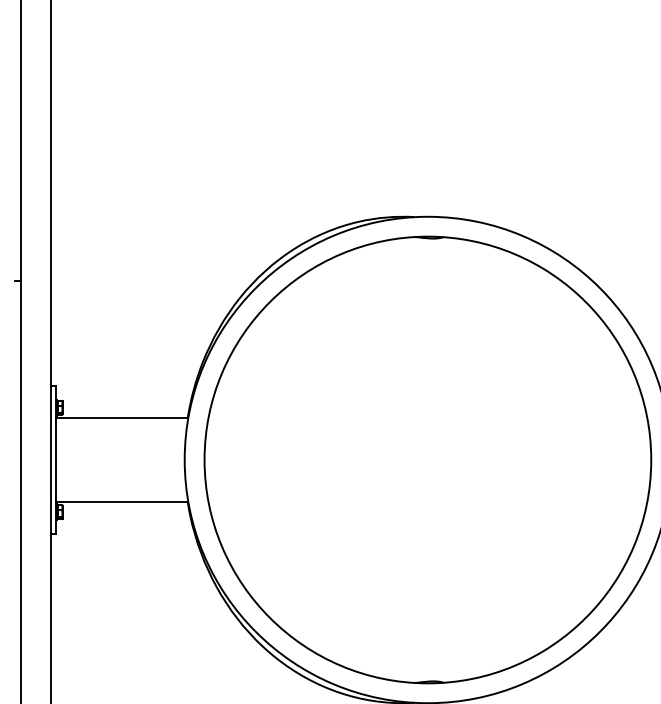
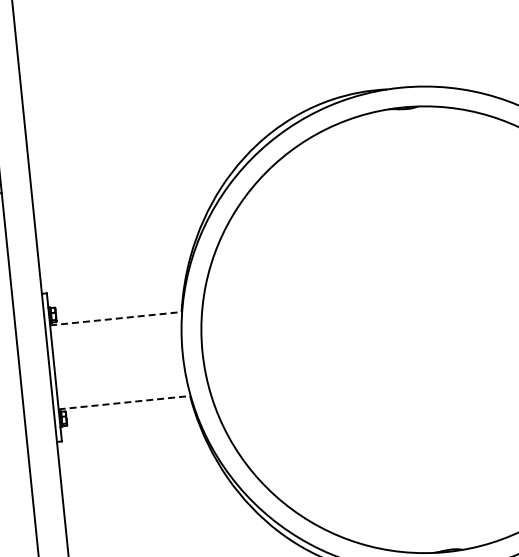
line: (122, 417) -> (116, 318), solid -> dashed
line: (122, 502) -> (125, 402), solid -> dashed

